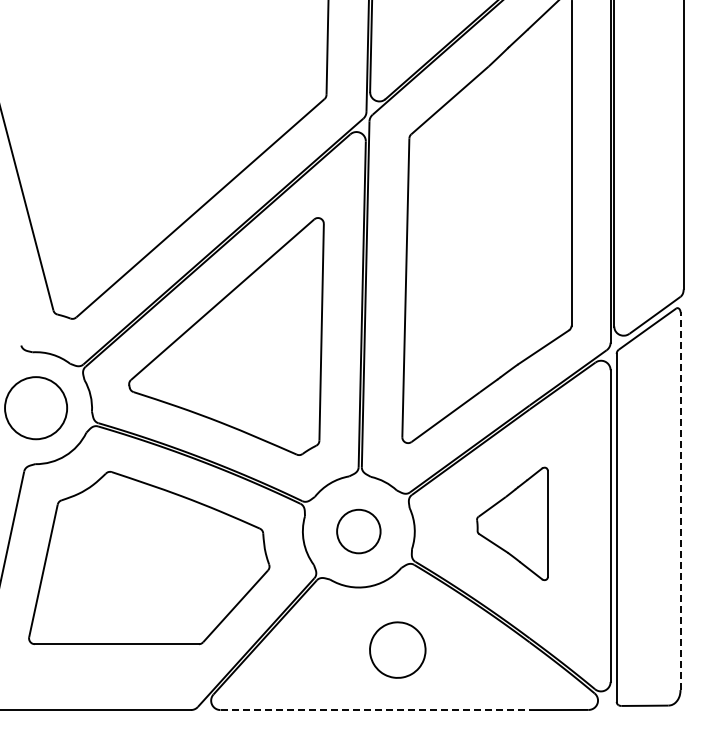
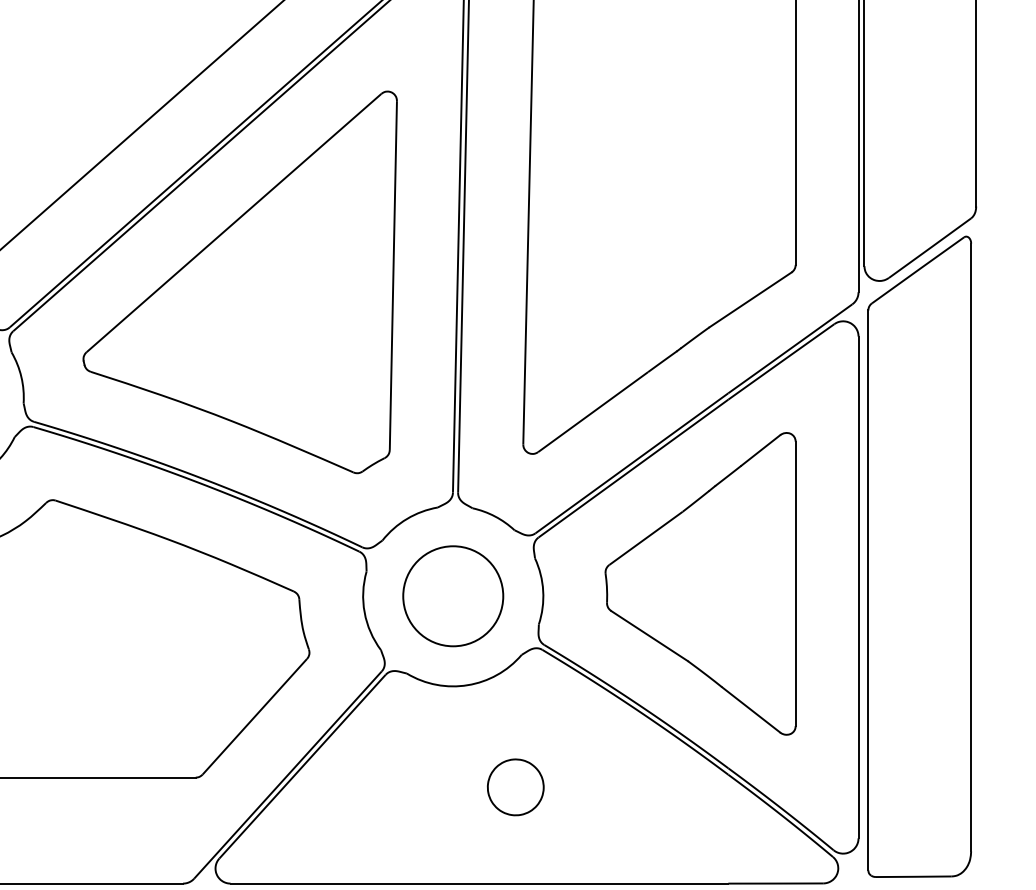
line: (680, 501) -> (971, 547), dashed -> solid
part: (512, 523) -> (700, 583), size x1.67
circle: (358, 531) -> (452, 596), size x1.43
part: (397, 650) -> (515, 787), size x0.62
line: (375, 710) -> (480, 884), dashed -> solid

